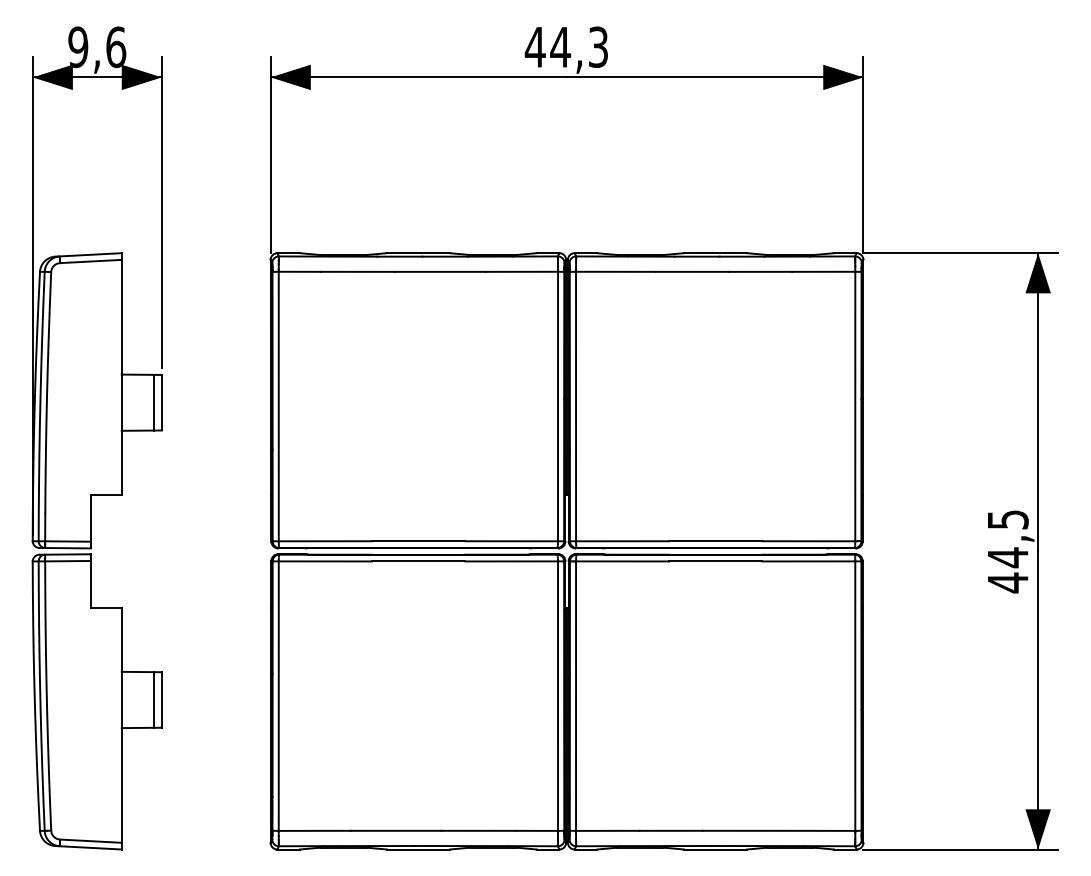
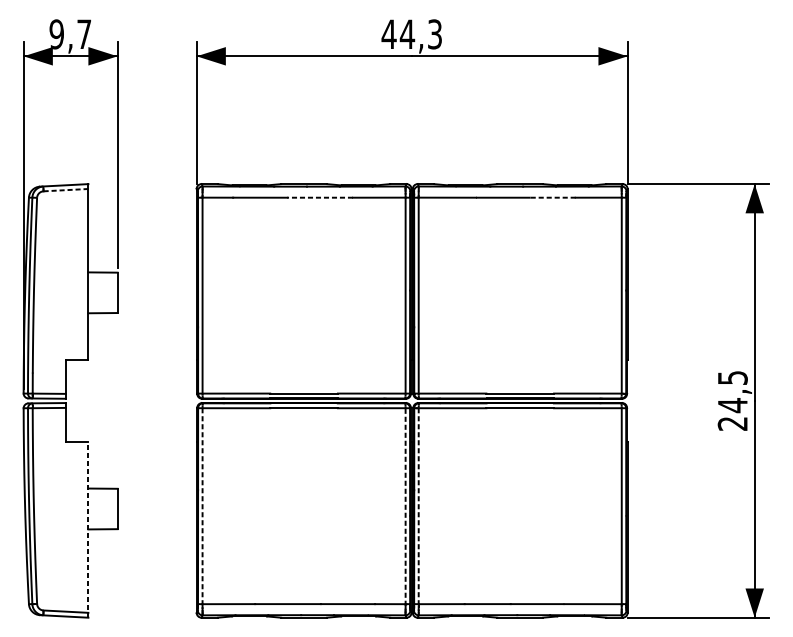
text: (116, 47) -> (84, 34), 9,6 -> 9,7
line: (90, 261) -> (65, 190), solid -> dashed
line: (439, 271) -> (319, 197), solid -> dashed
line: (760, 271) -> (552, 197), solid -> dashed
line: (154, 402) -> (112, 292), removed
text: (1007, 582) -> (732, 423), 44,5 -> 24,5
line: (278, 696) -> (202, 506), solid -> dashed
line: (576, 696) -> (419, 506), solid -> dashed
line: (558, 697) -> (405, 507), solid -> dashed
line: (154, 699) -> (112, 508), removed
line: (121, 728) -> (88, 529), solid -> dashed

